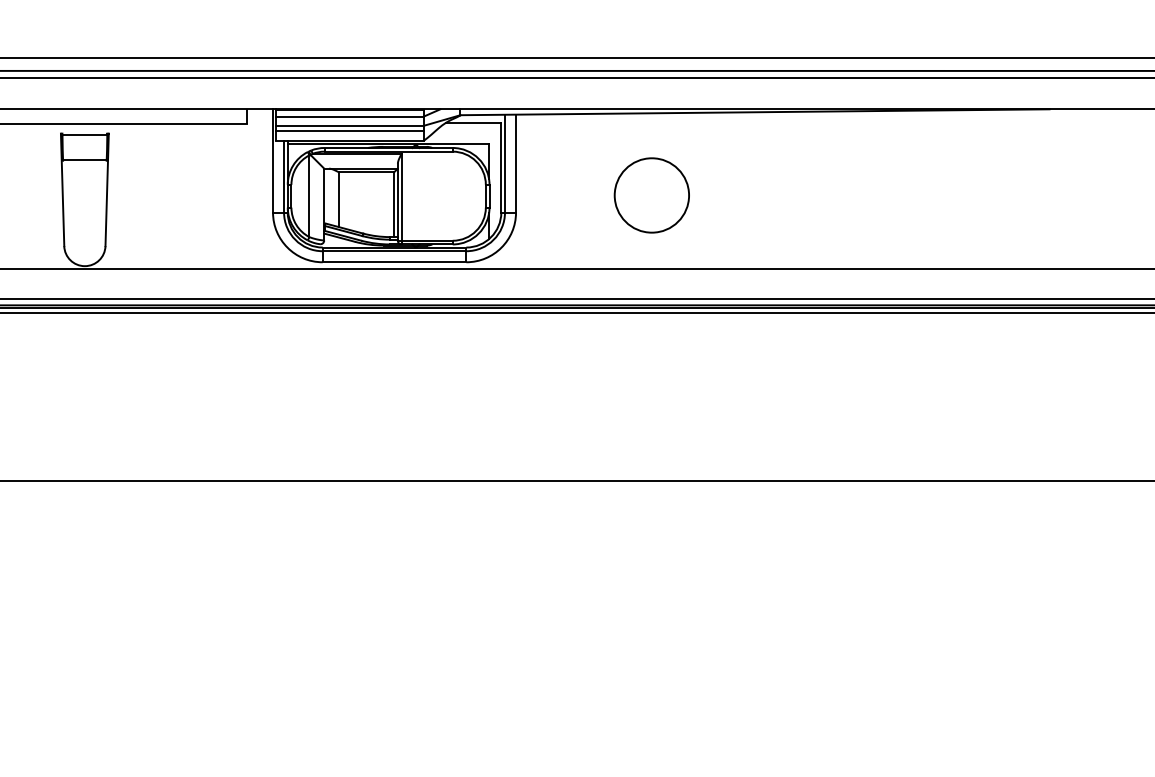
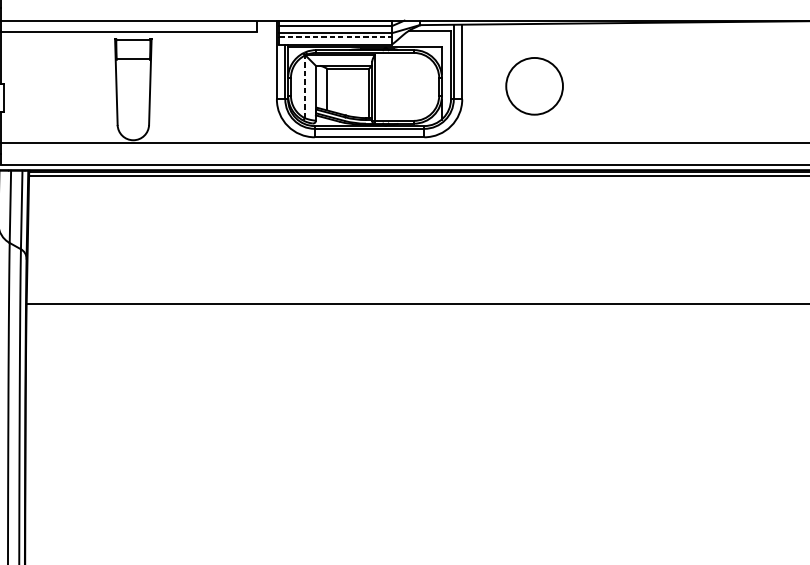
line: (349, 130) -> (335, 36), solid -> dashed
circle: (651, 195) -> (534, 86), moved
line: (309, 196) -> (304, 87), solid -> dashed

